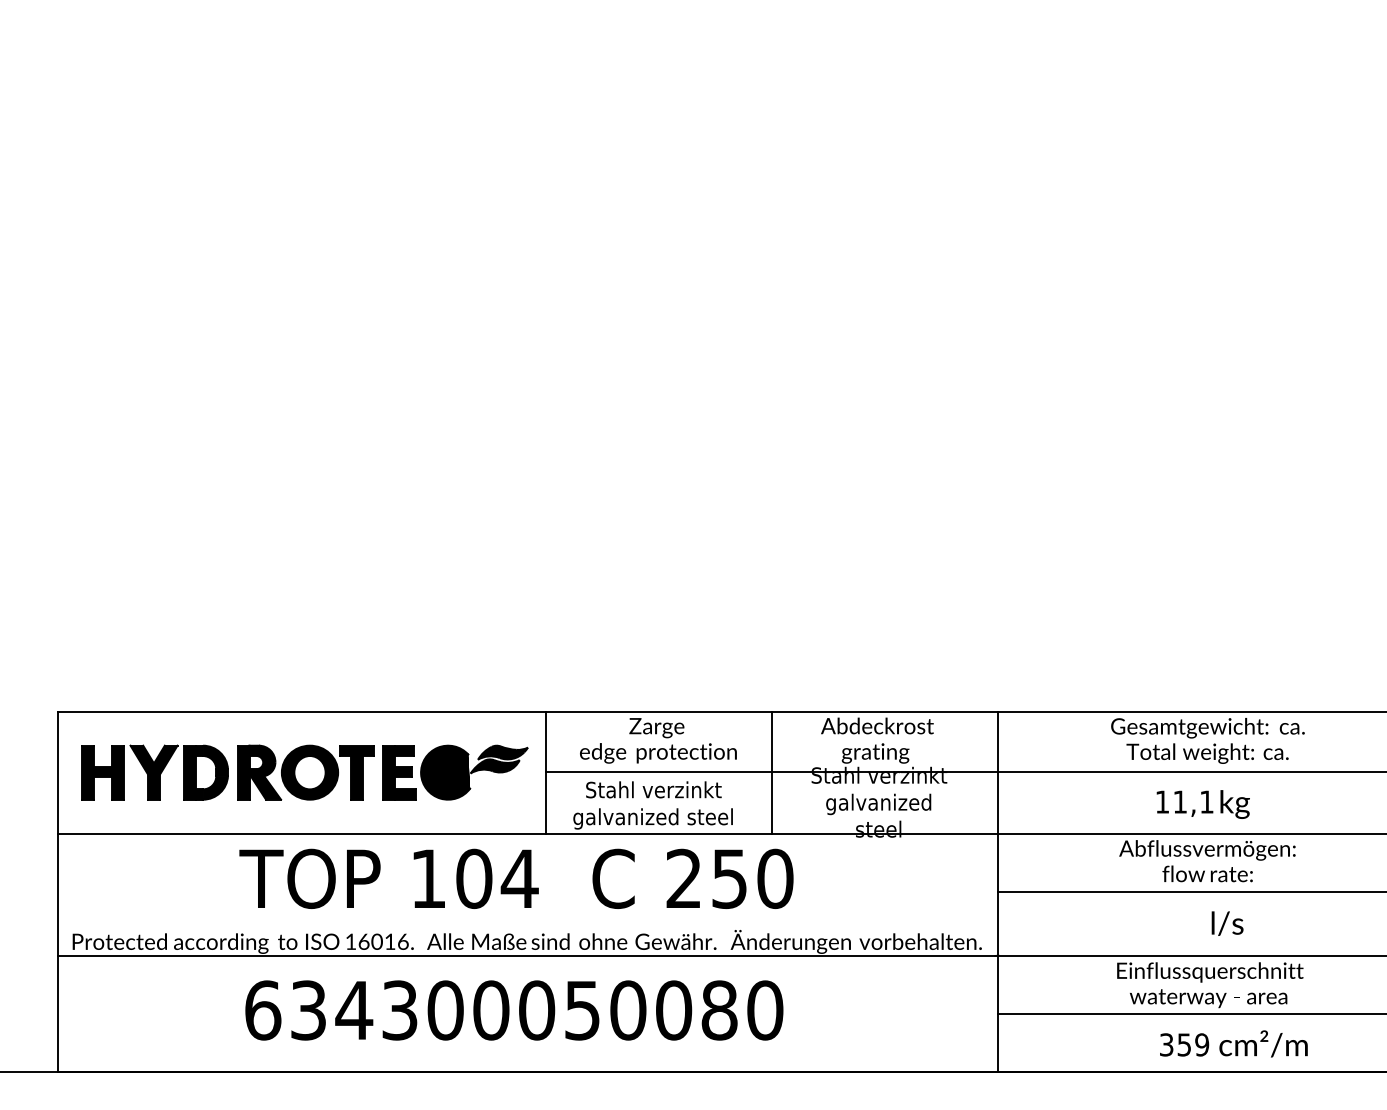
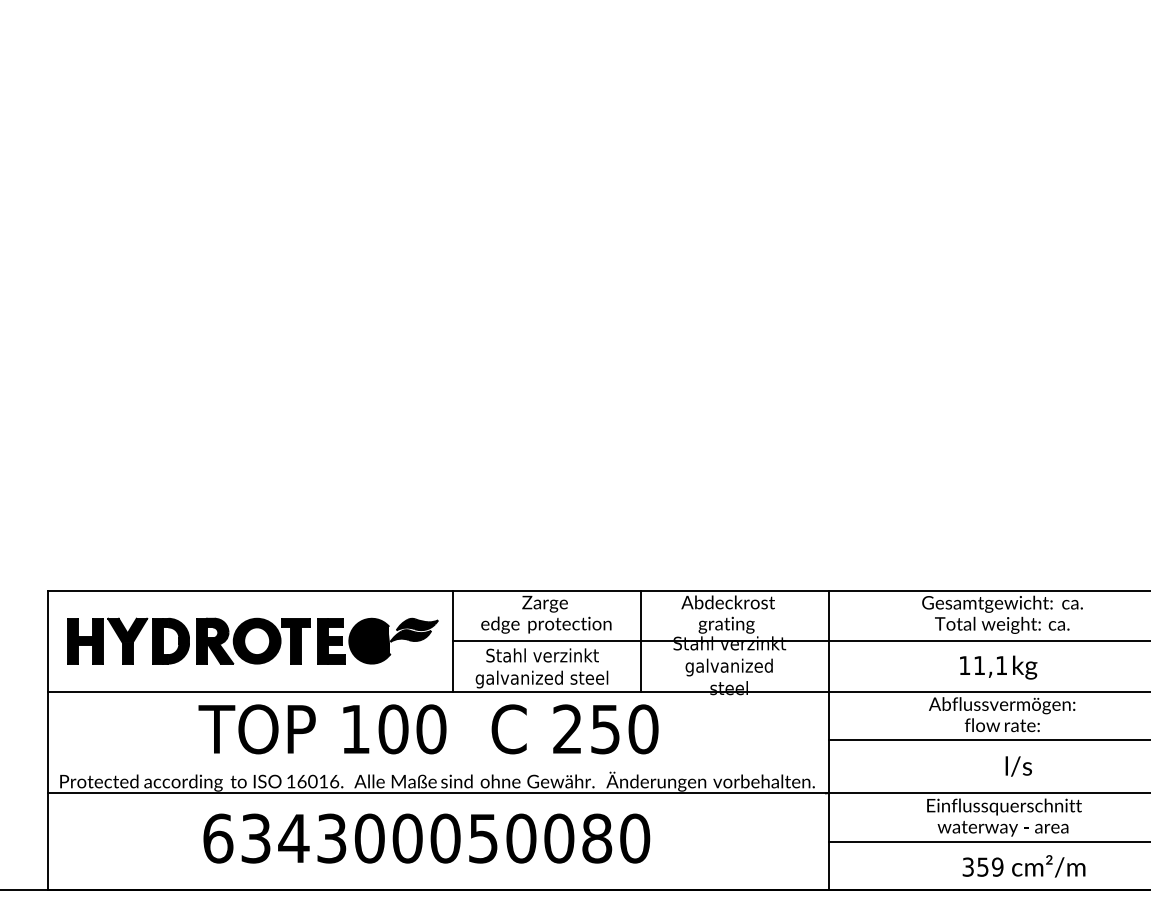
text: (520, 879) -> (431, 729), 104 -> 100

